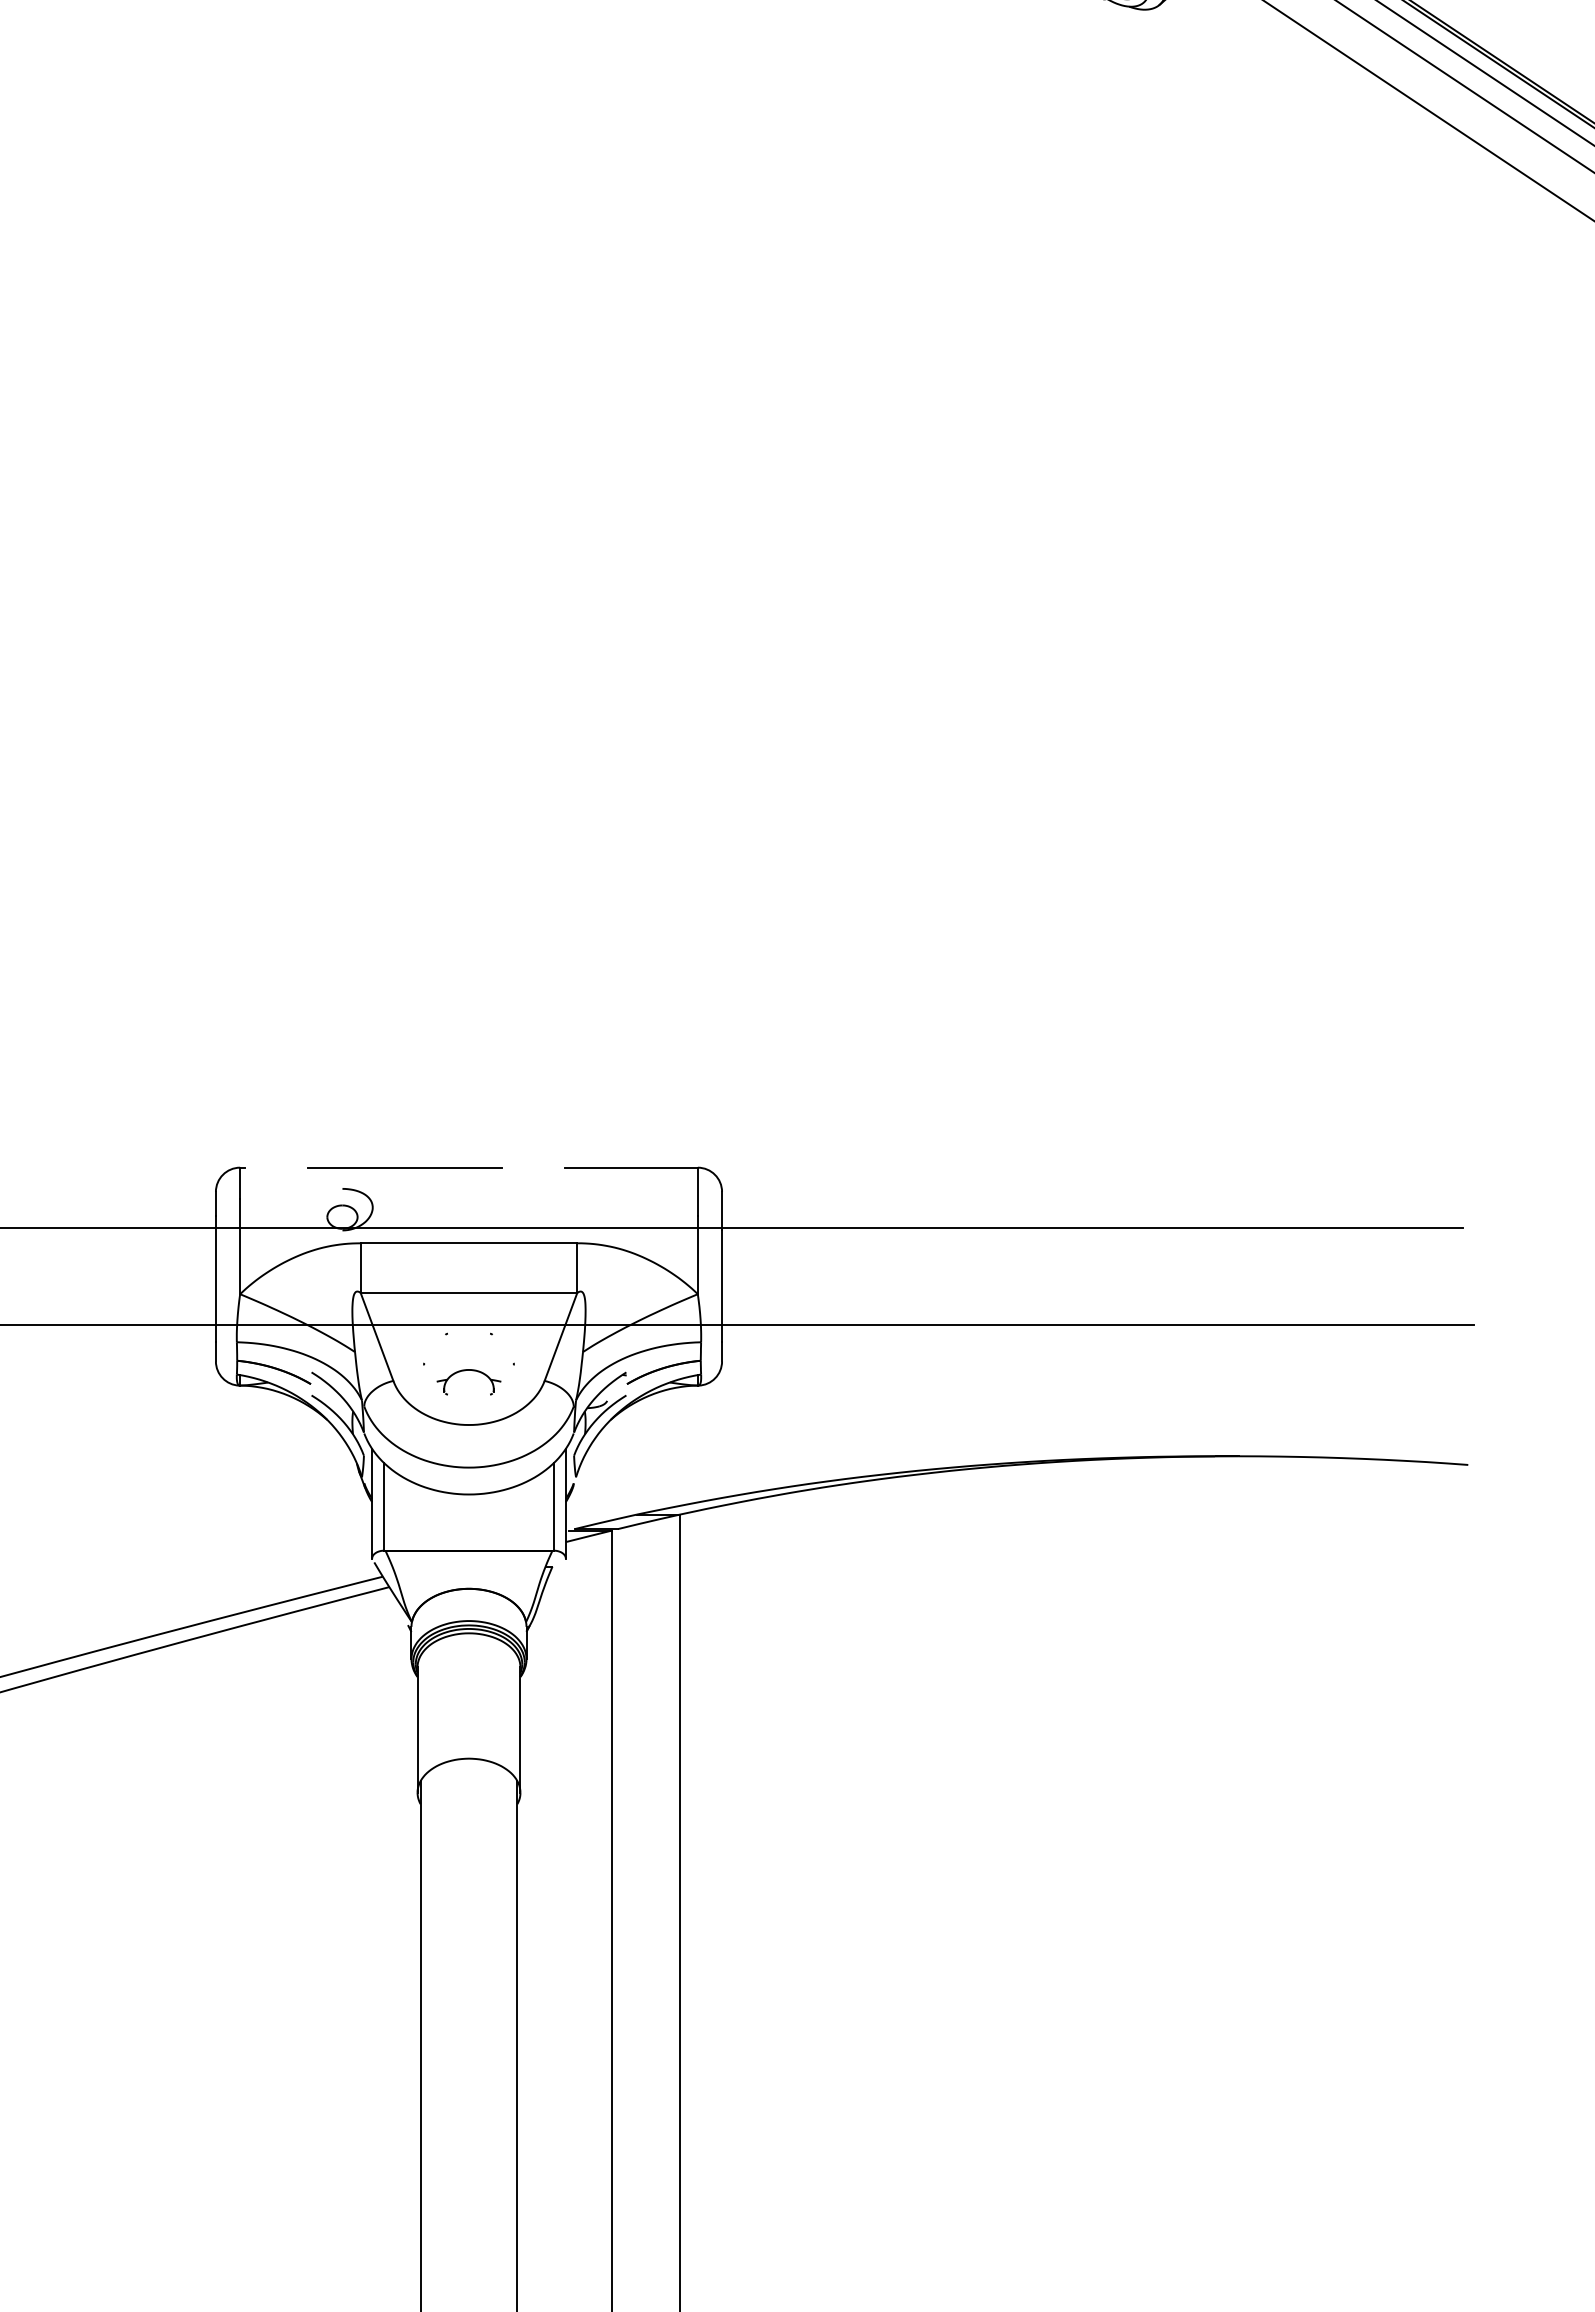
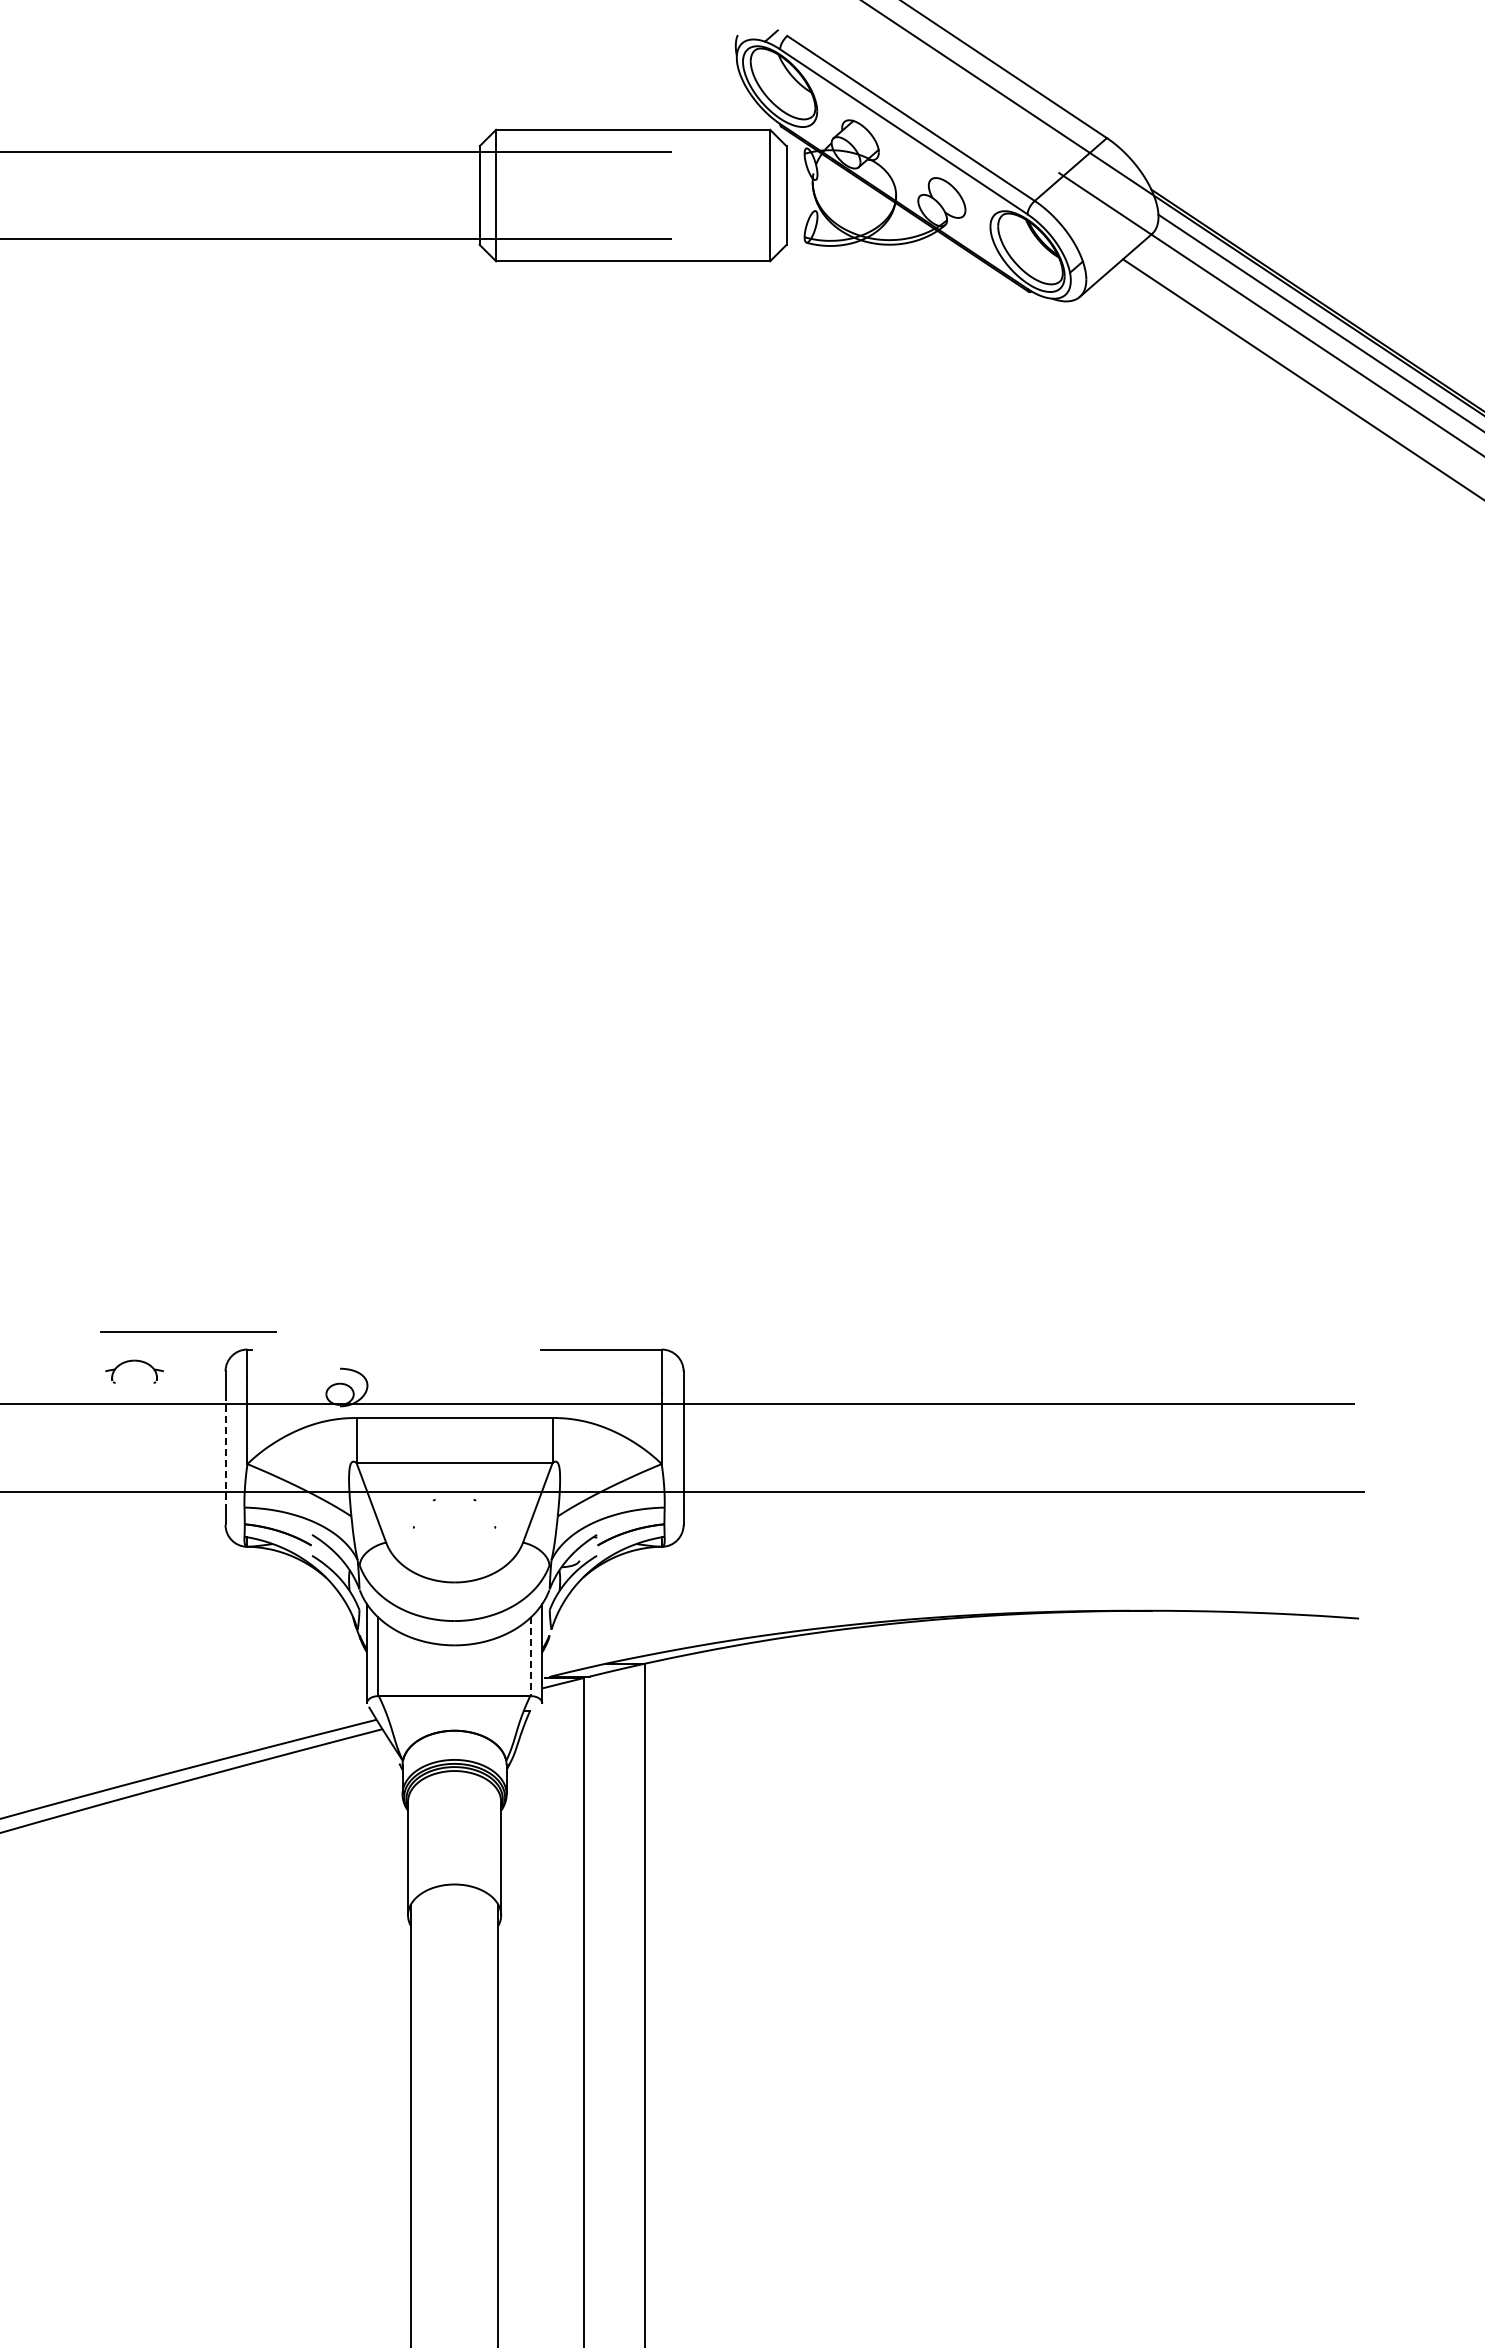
line: (404, 1167) -> (188, 1331), moved
line: (215, 1279) -> (225, 1450), solid -> dashed
part: (468, 1370) -> (134, 1361), moved
line: (553, 1506) -> (531, 1656), solid -> dashed

